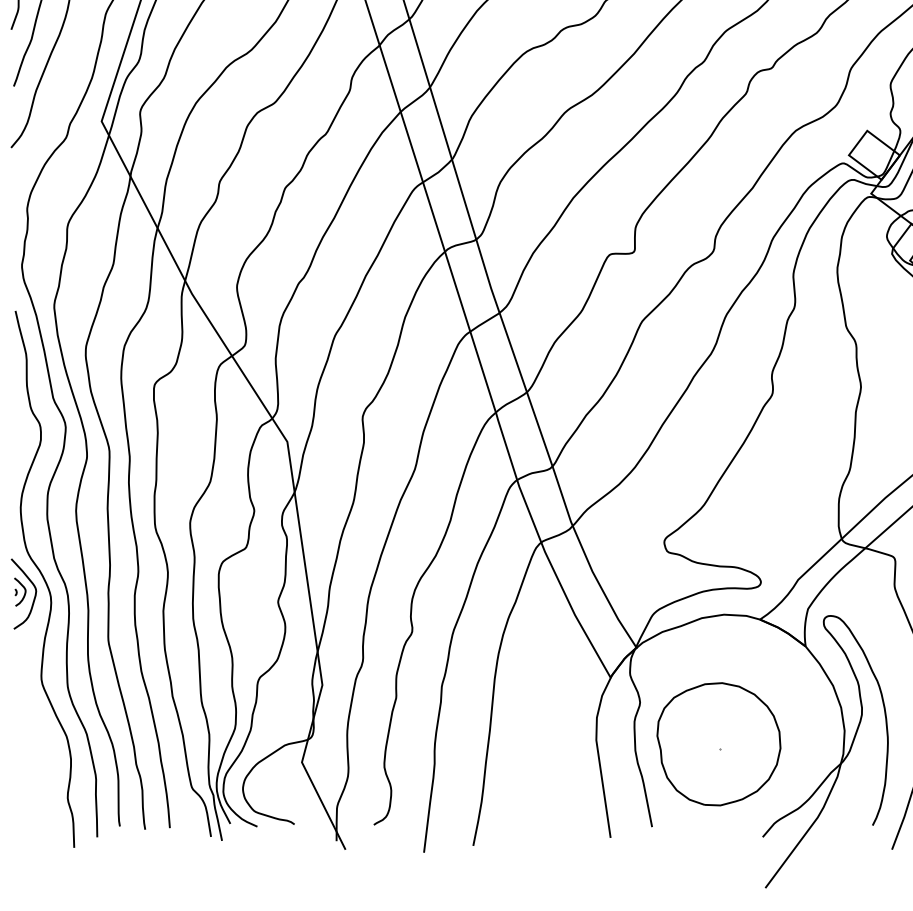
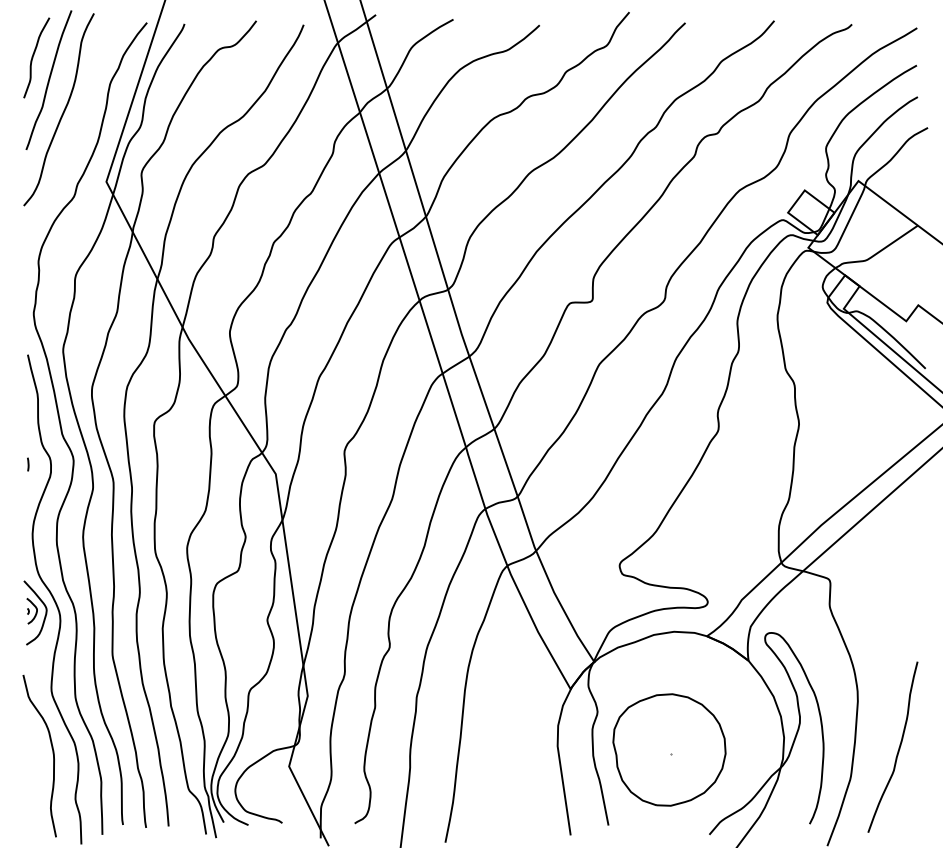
line: (16, 431) -> (28, 464), added
curve: (42, 749) -> (52, 754), added

